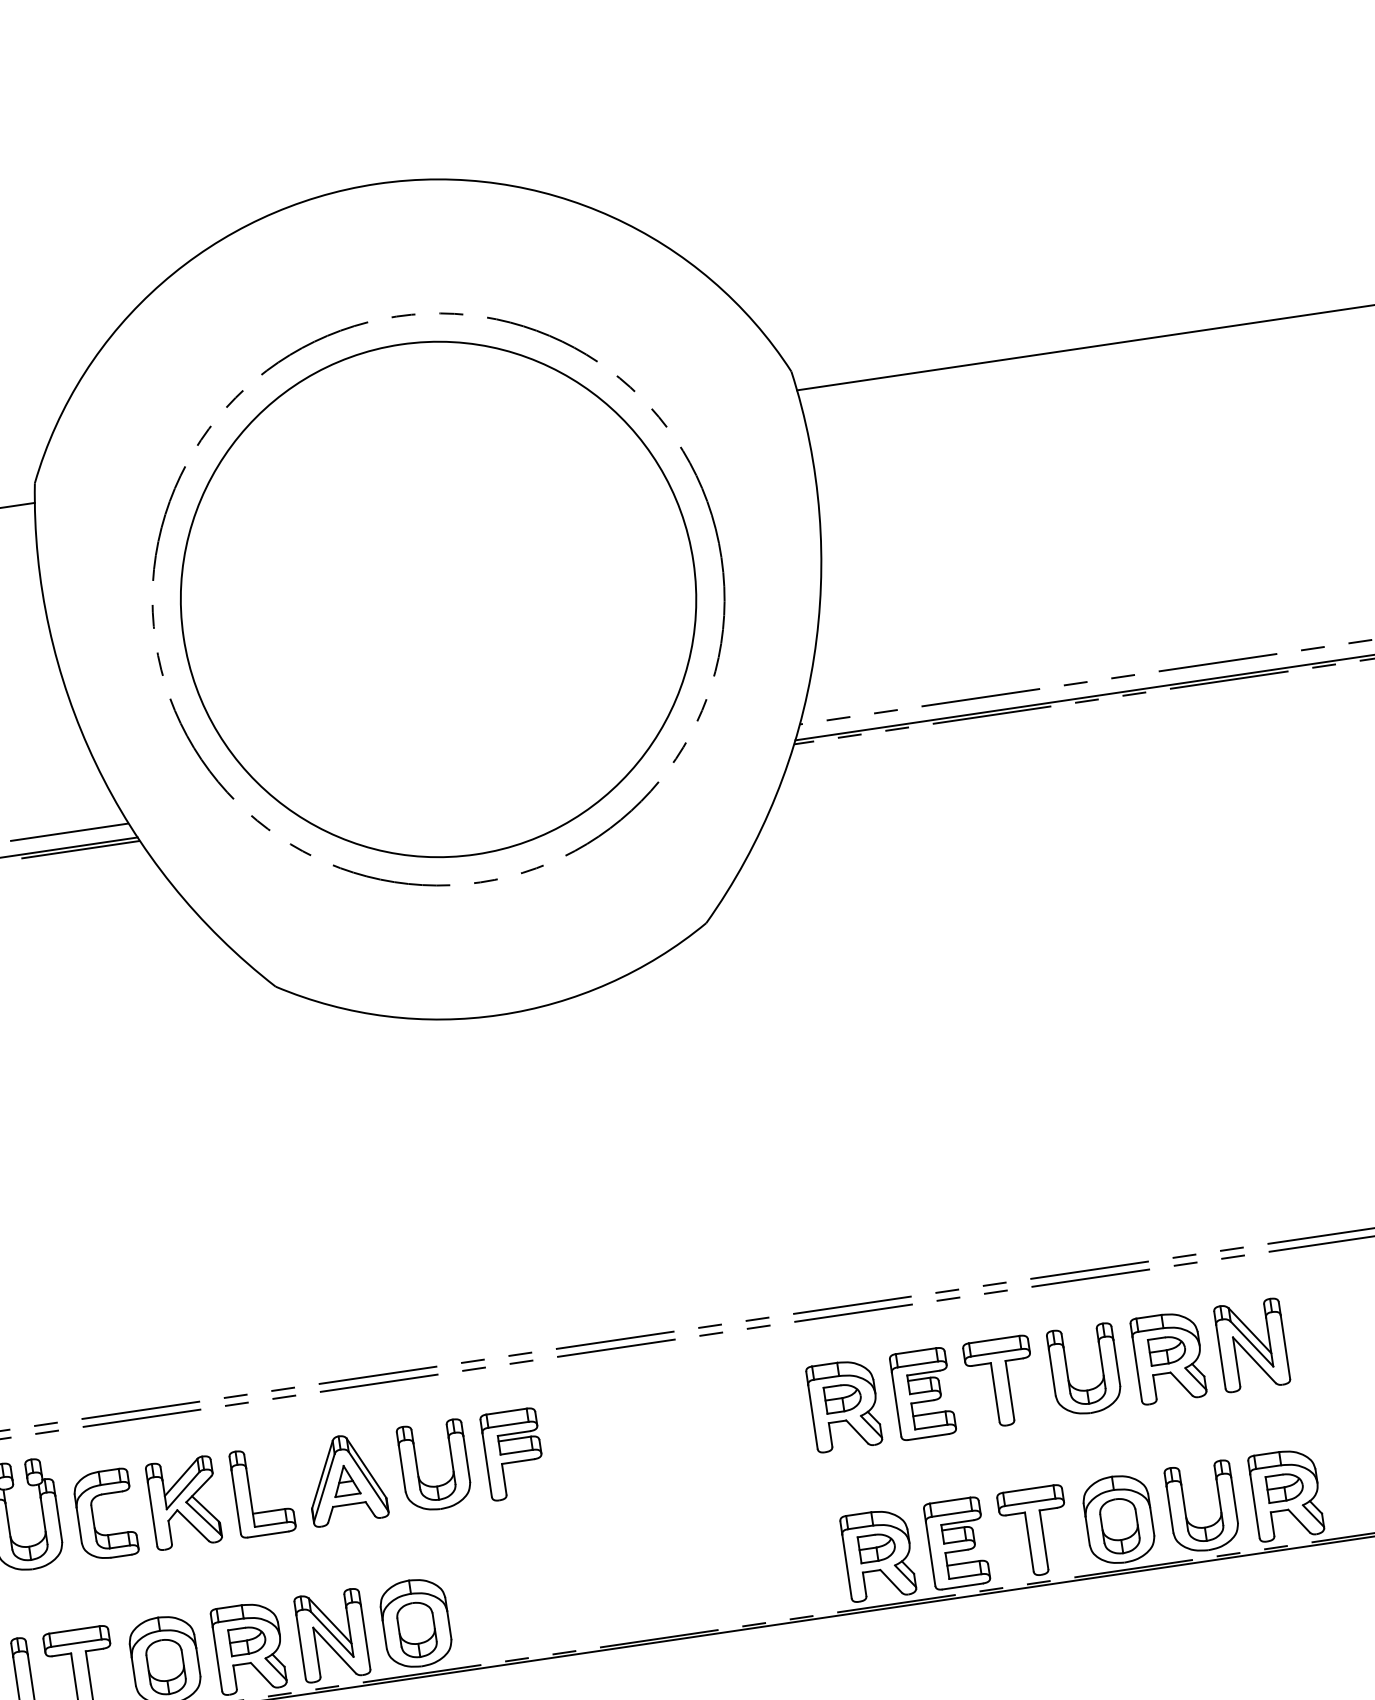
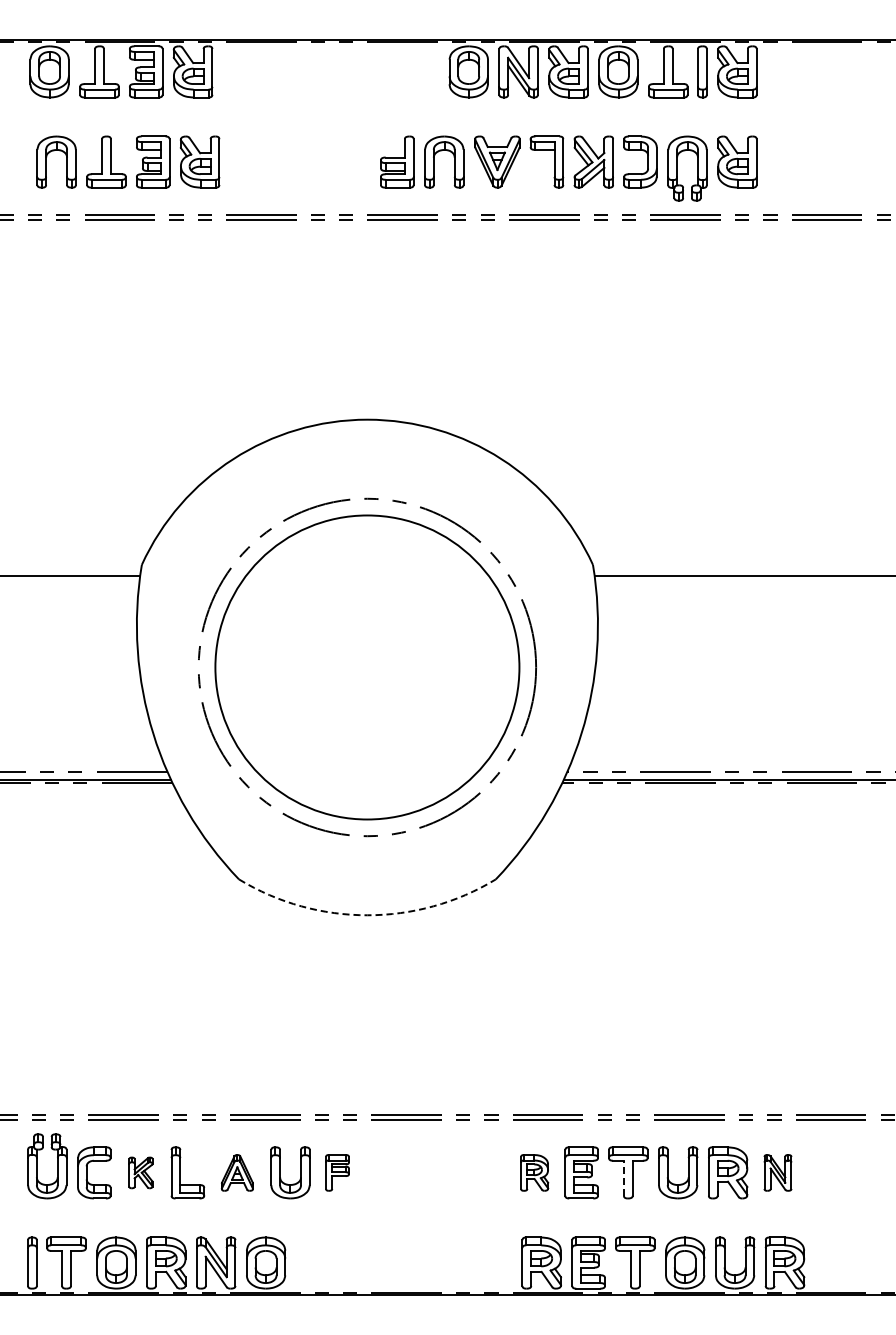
arc: (500, 1015) -> (367, 915), solid -> dashed
part: (1251, 1344) -> (777, 1172), size x0.7
line: (994, 1393) -> (623, 1178), solid -> dashed
part: (843, 1405) -> (534, 1172), size x0.7
part: (513, 1453) -> (337, 1172), size x0.7
part: (345, 1478) -> (237, 1172), size x0.7
part: (183, 1502) -> (140, 1172), size x0.6

